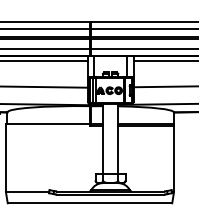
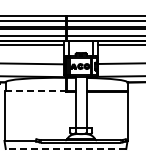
line: (48, 123) -> (35, 90), solid -> dashed
line: (89, 202) -> (65, 148), solid -> dashed

